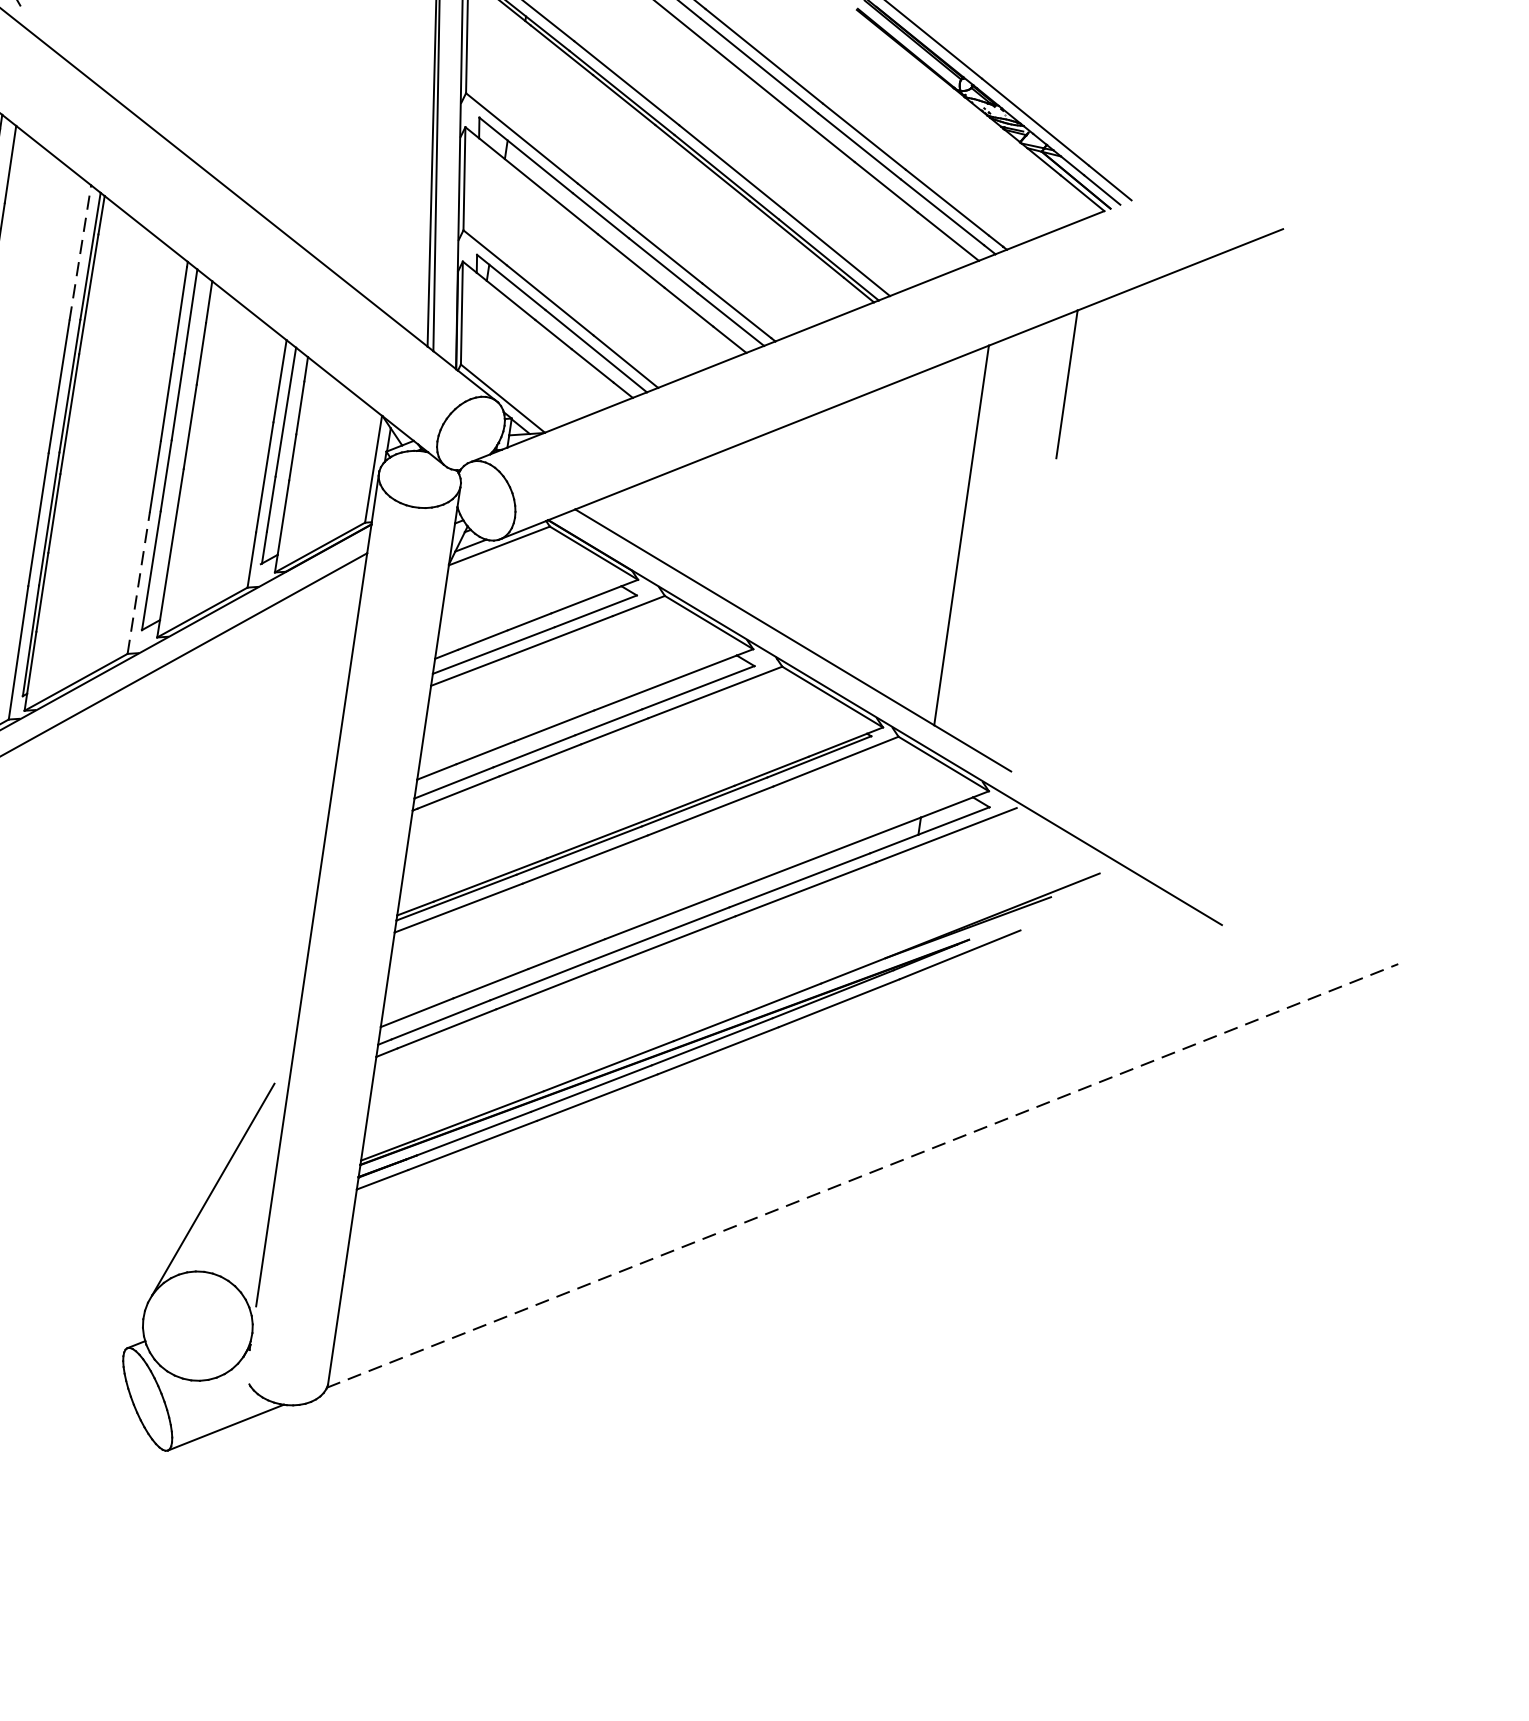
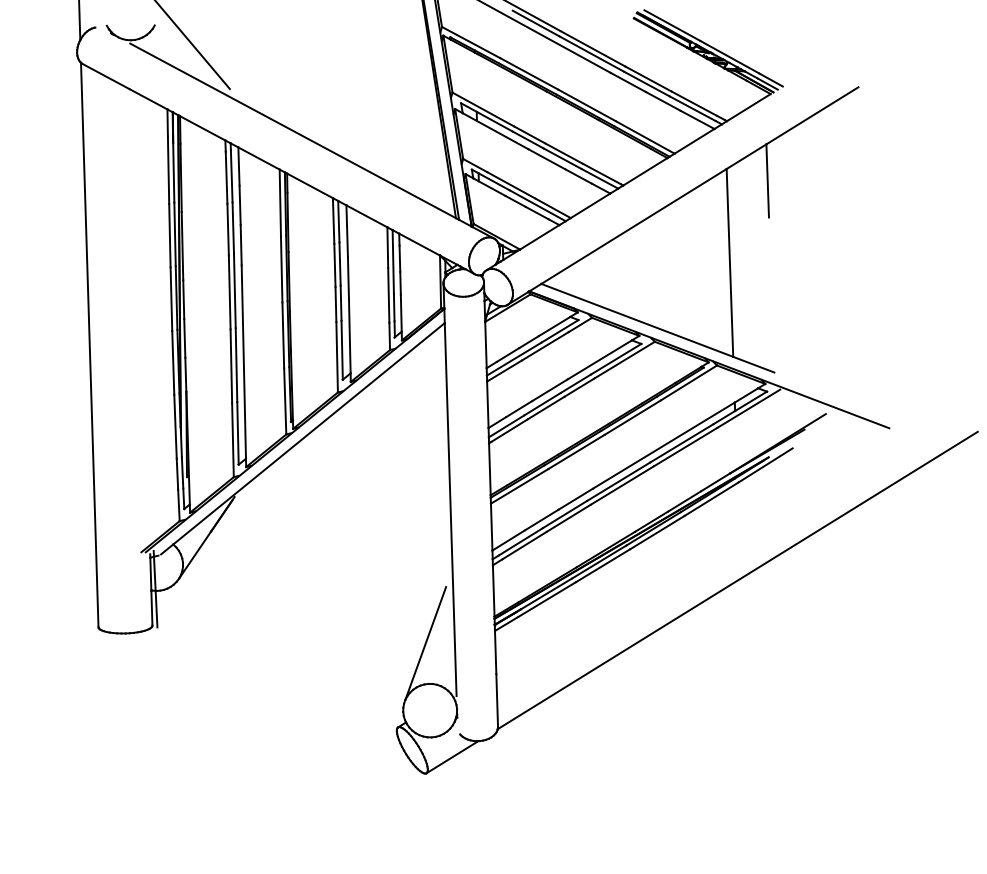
line: (80, 253) -> (280, 203), dashed -> solid
line: (139, 581) -> (337, 356), dashed -> solid
line: (864, 1176) -> (738, 580), dashed -> solid

